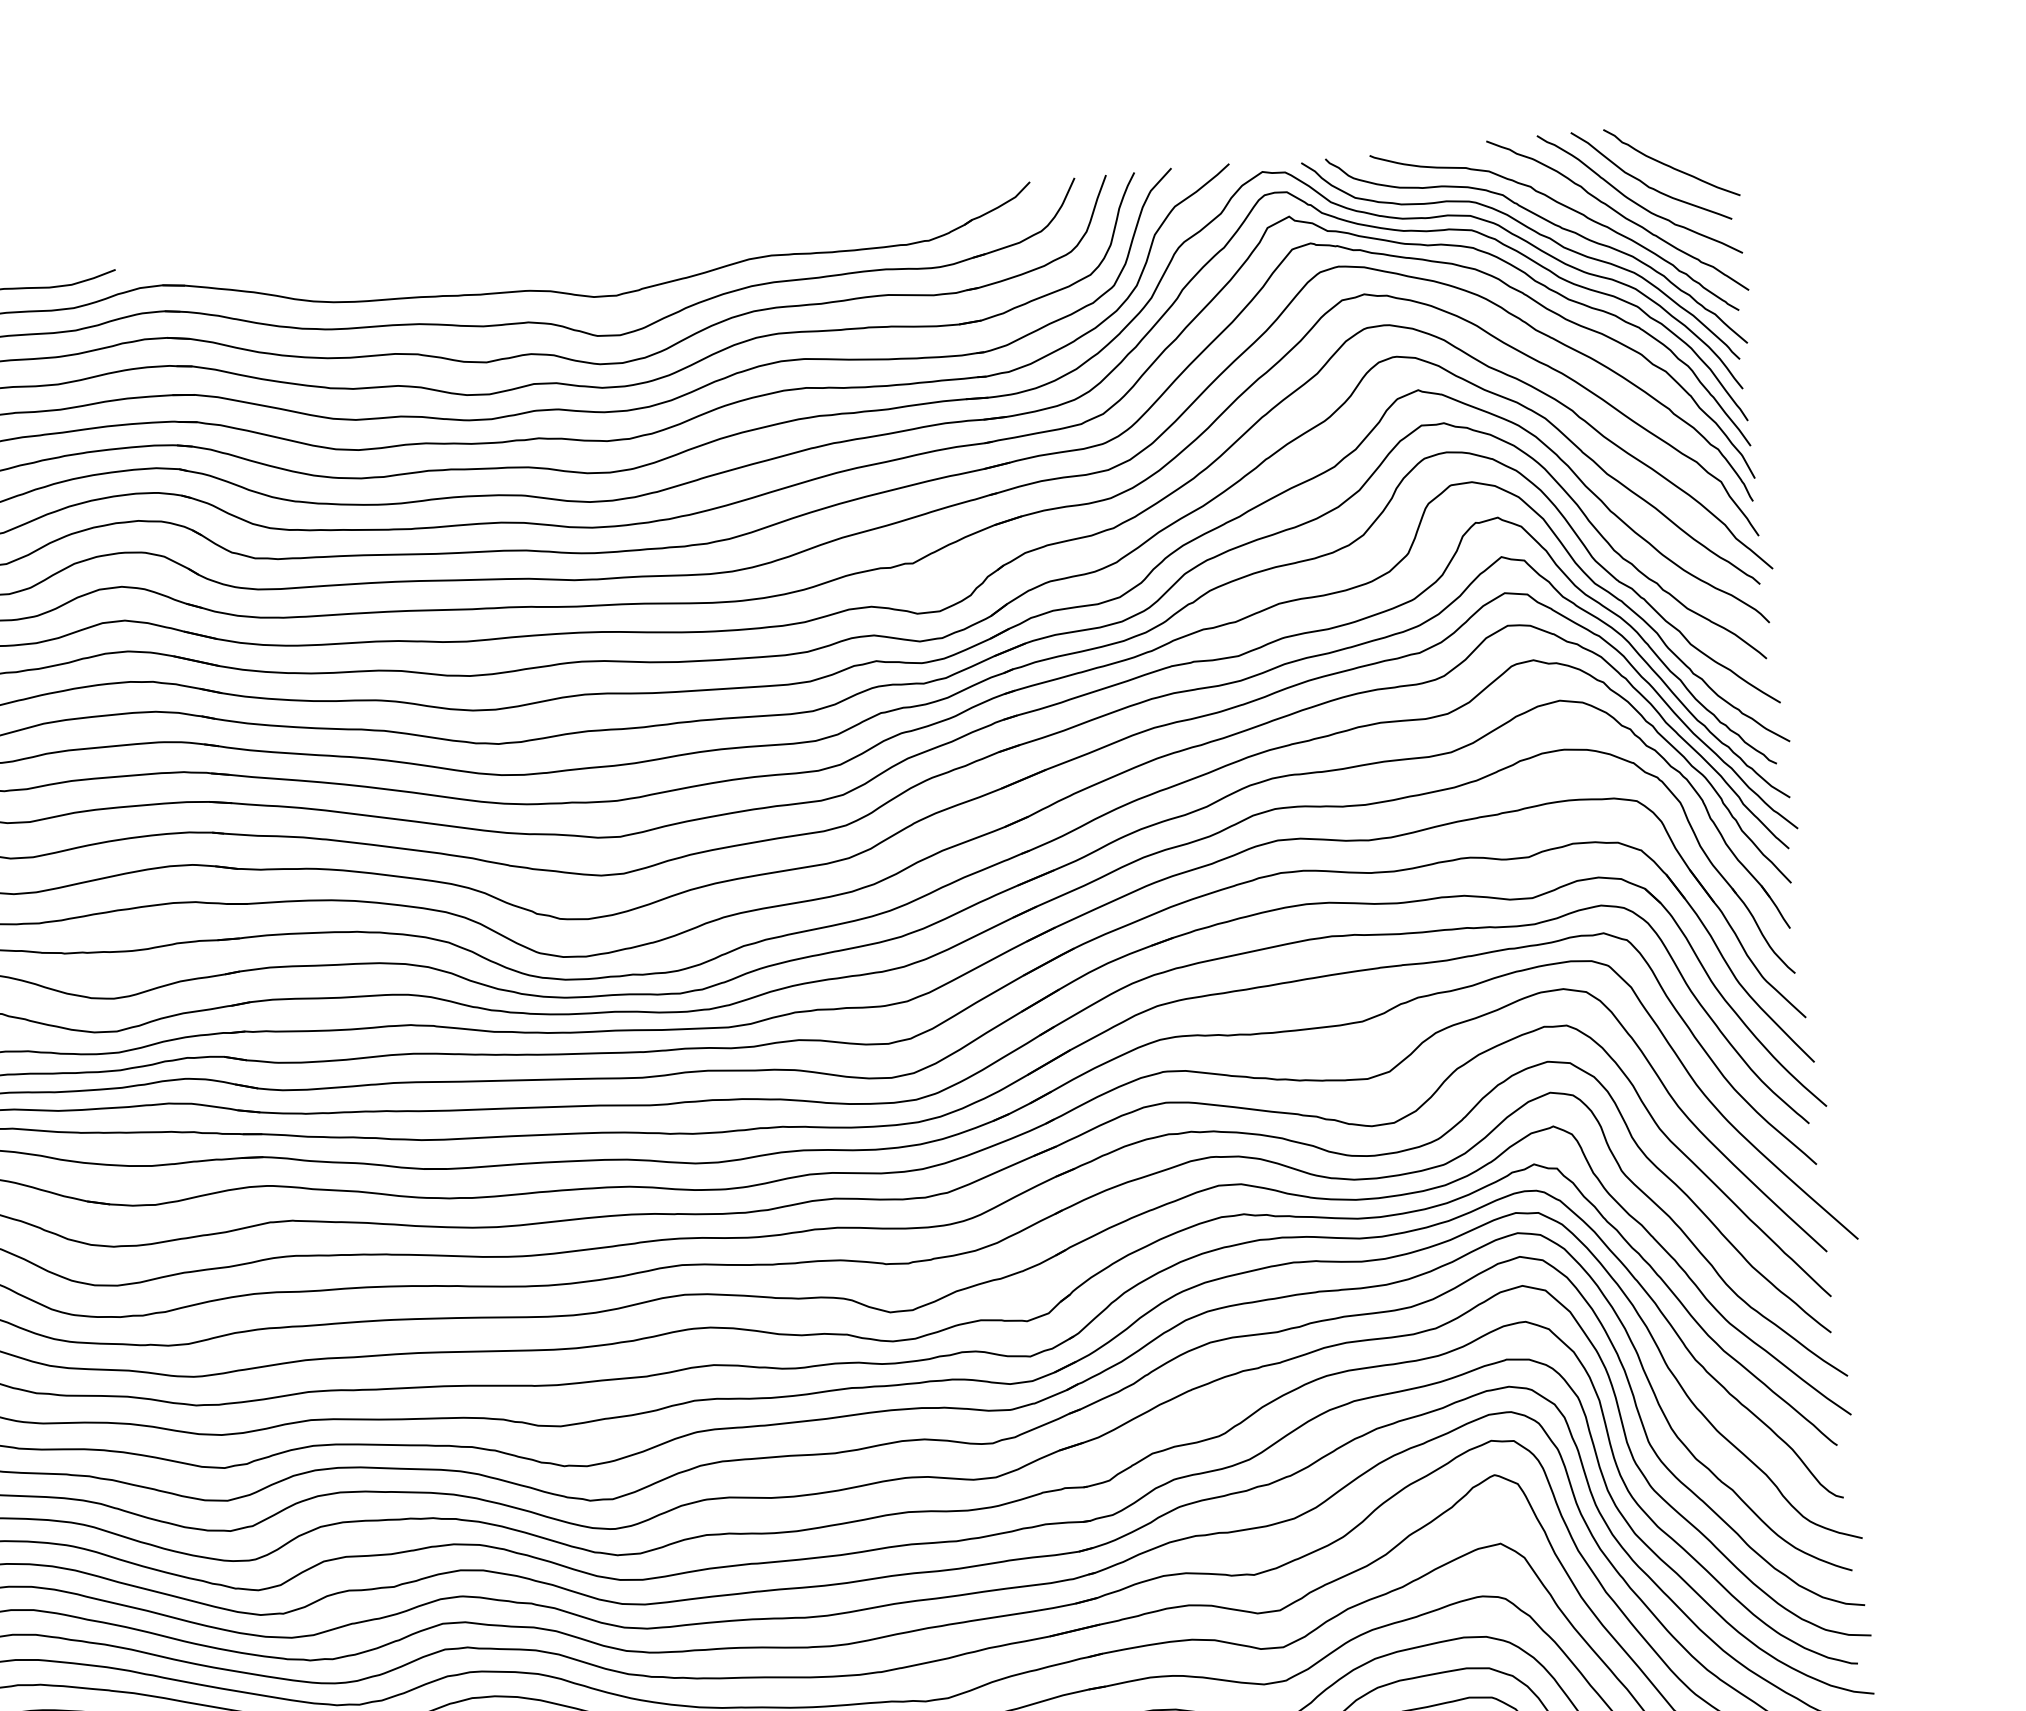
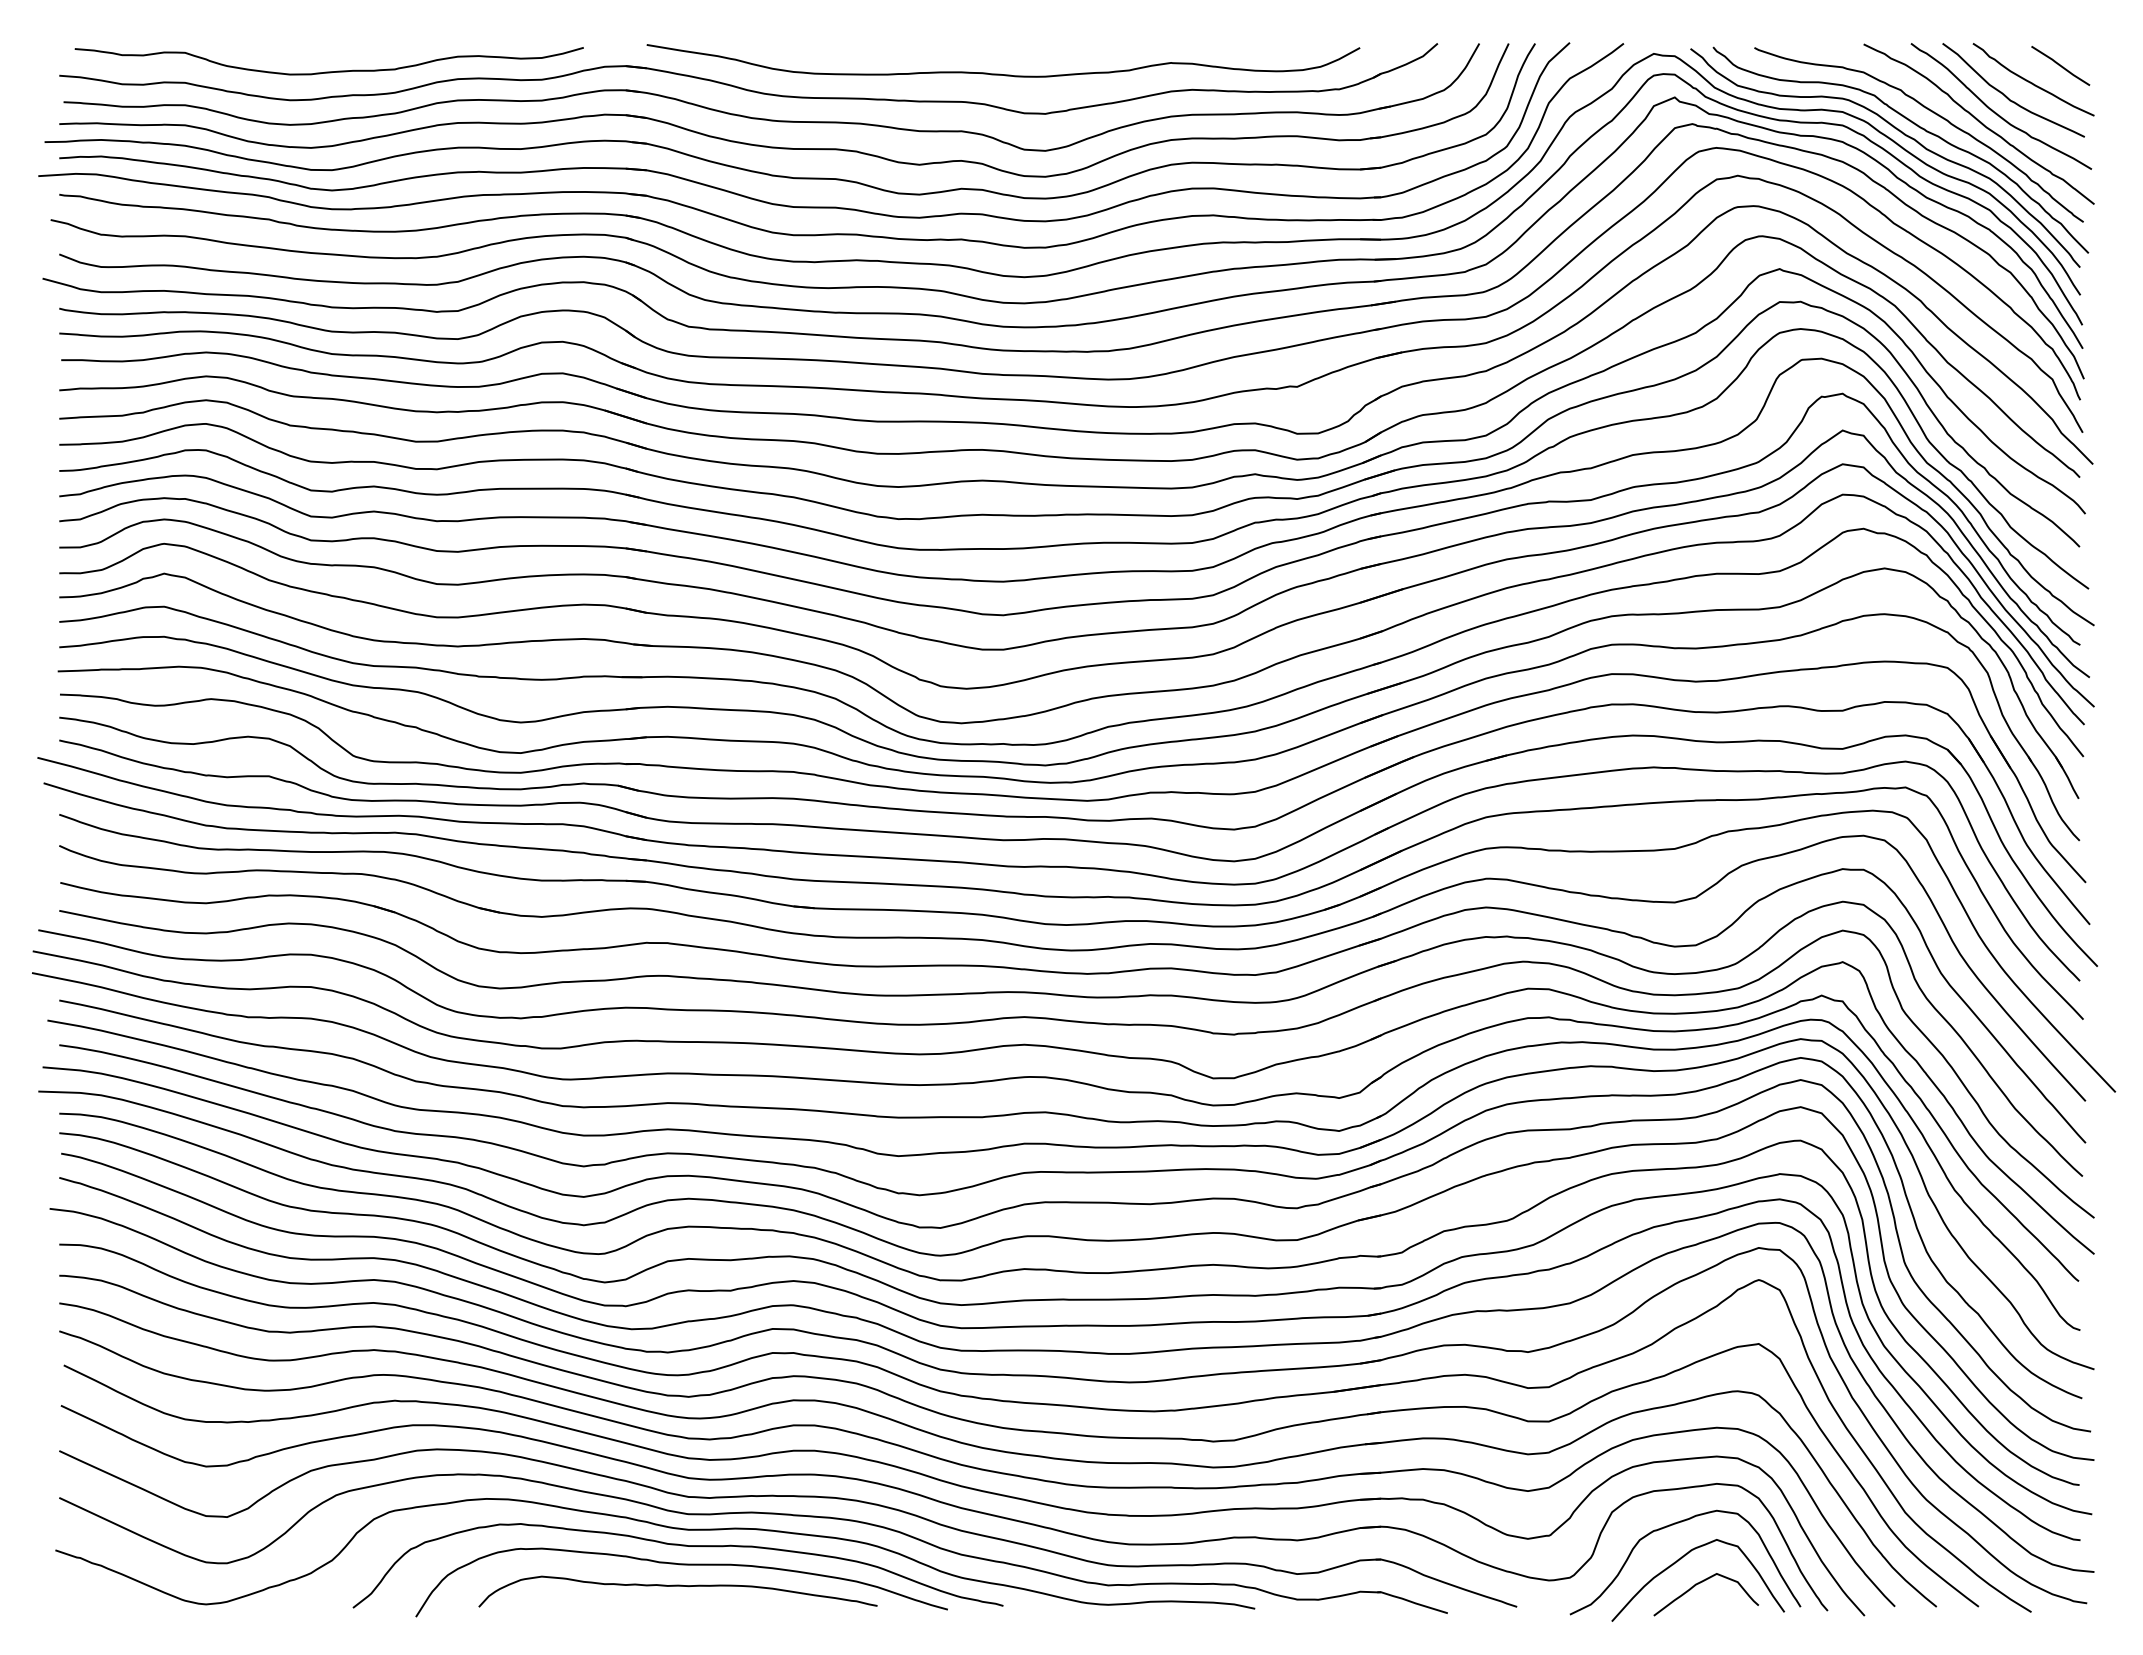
line: (1699, 144) -> (2060, 65), added
curve: (564, 256) -> (1000, 73), added

